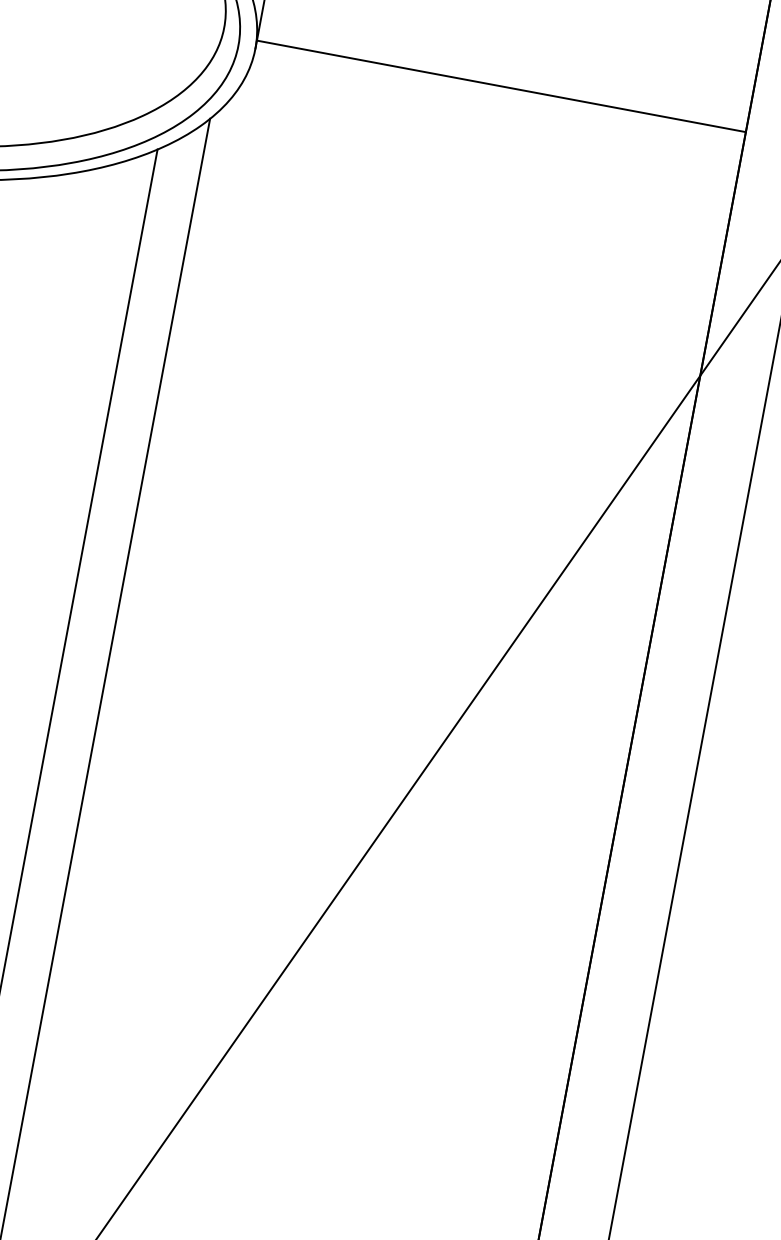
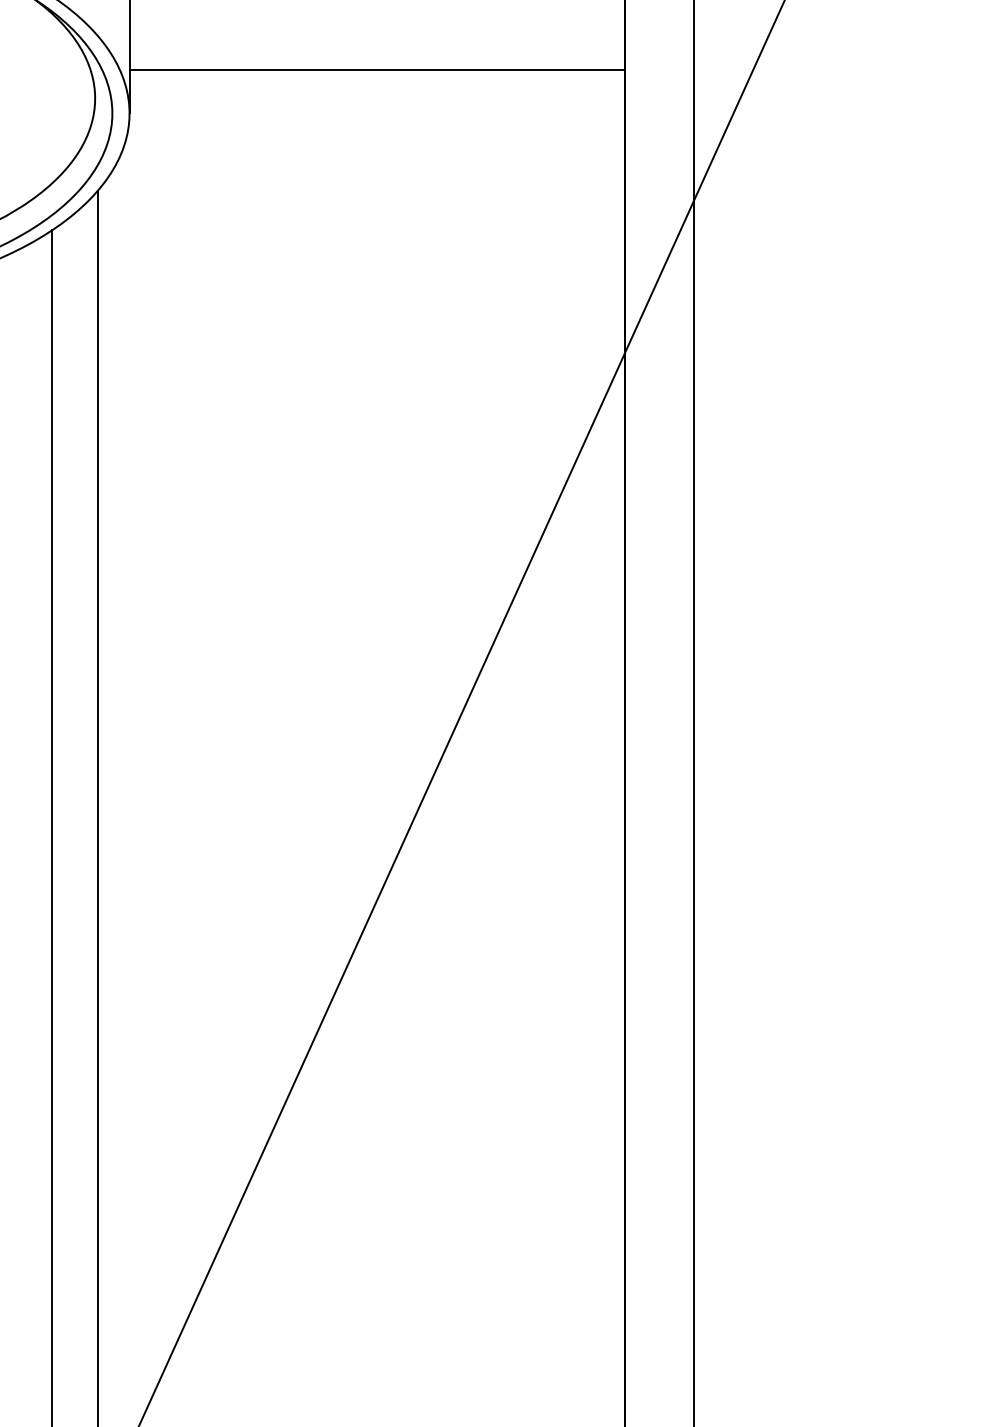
line: (501, 86) -> (377, 70), moved

